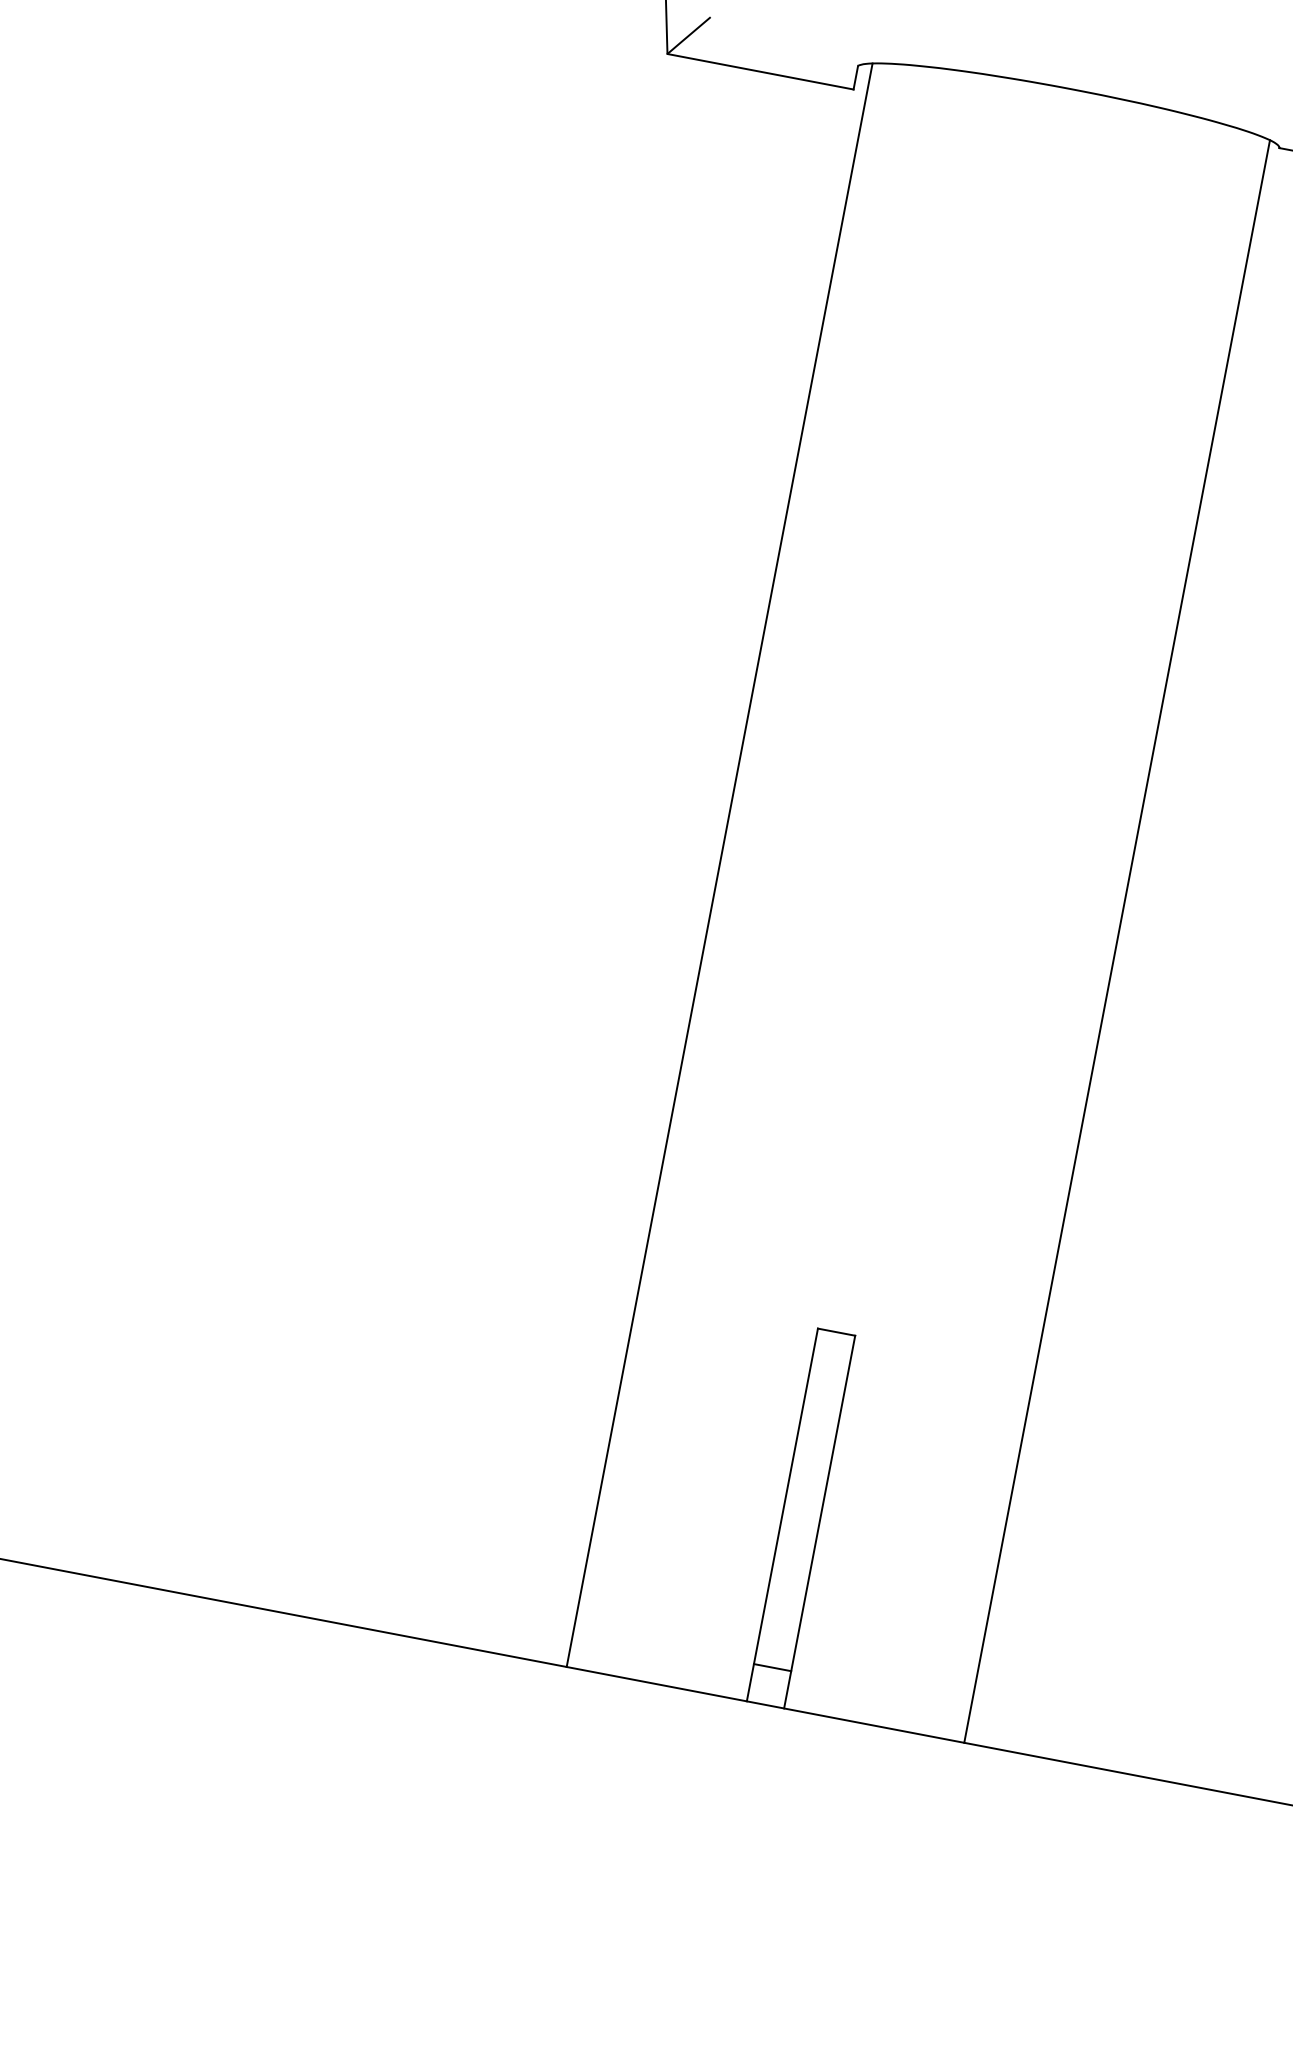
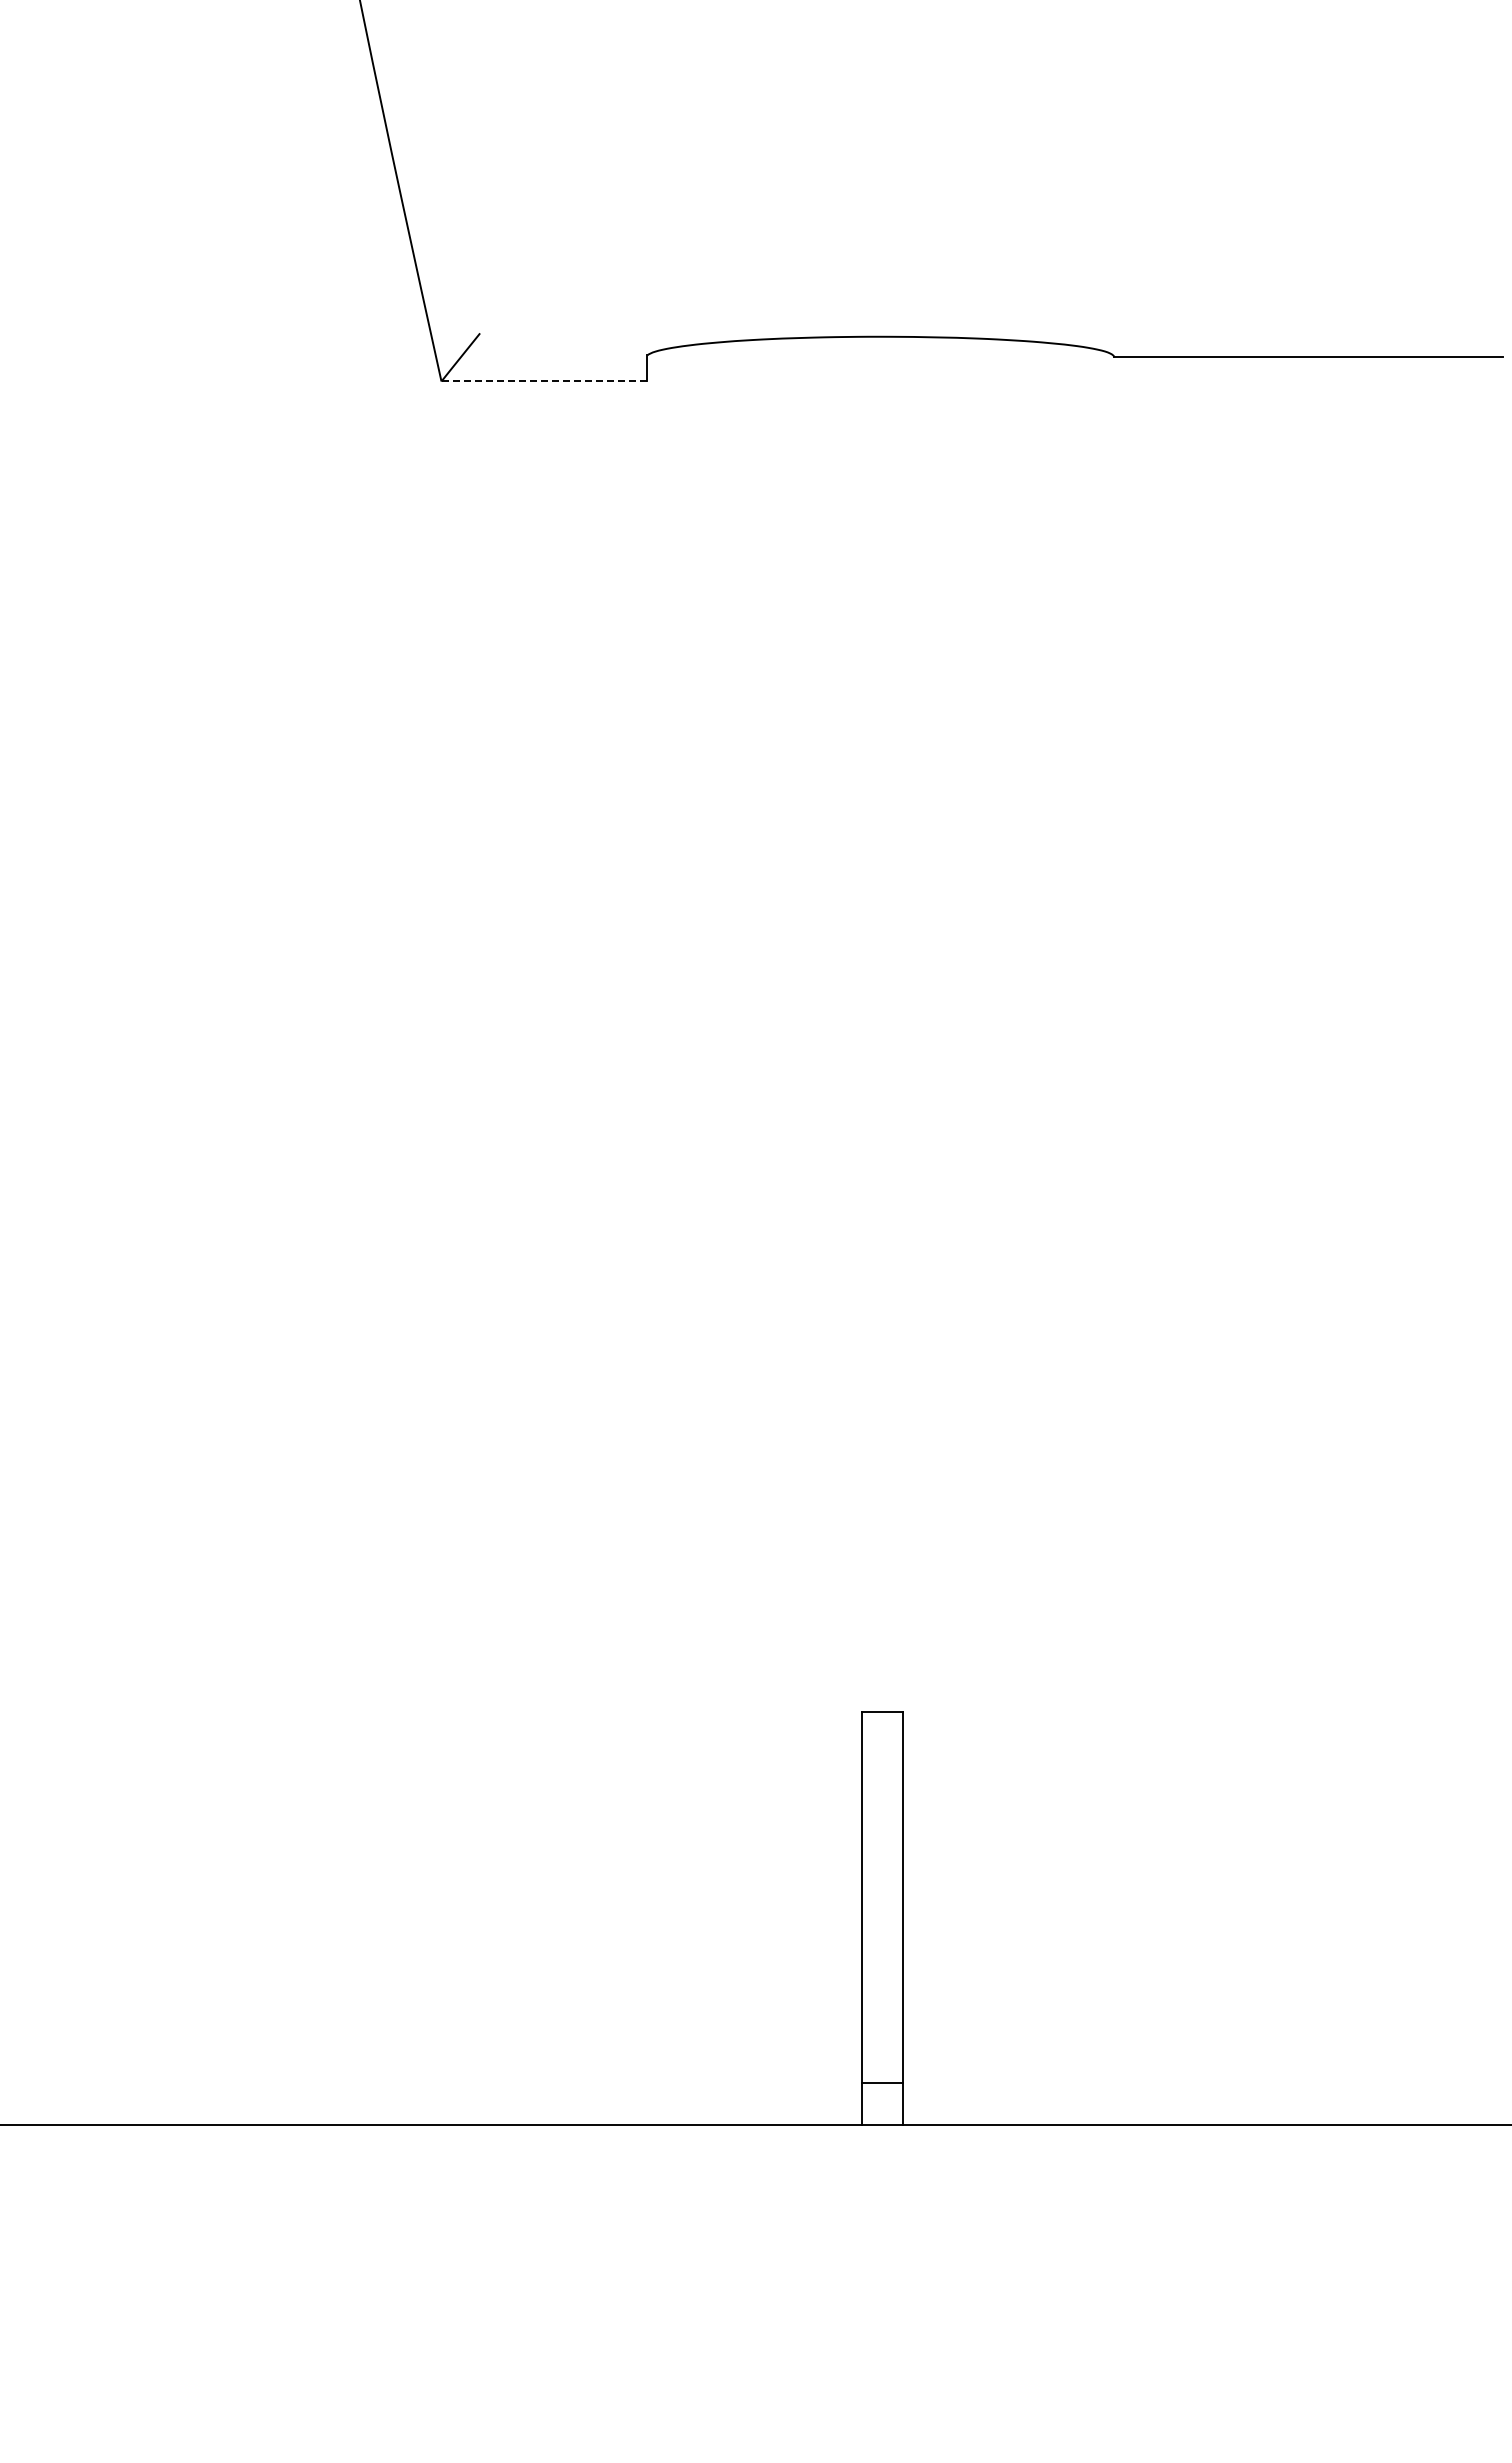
line: (760, 71) -> (544, 381), solid -> dashed
line: (719, 864) -> (662, 1236), removed
line: (1117, 941) -> (1102, 1237), removed

